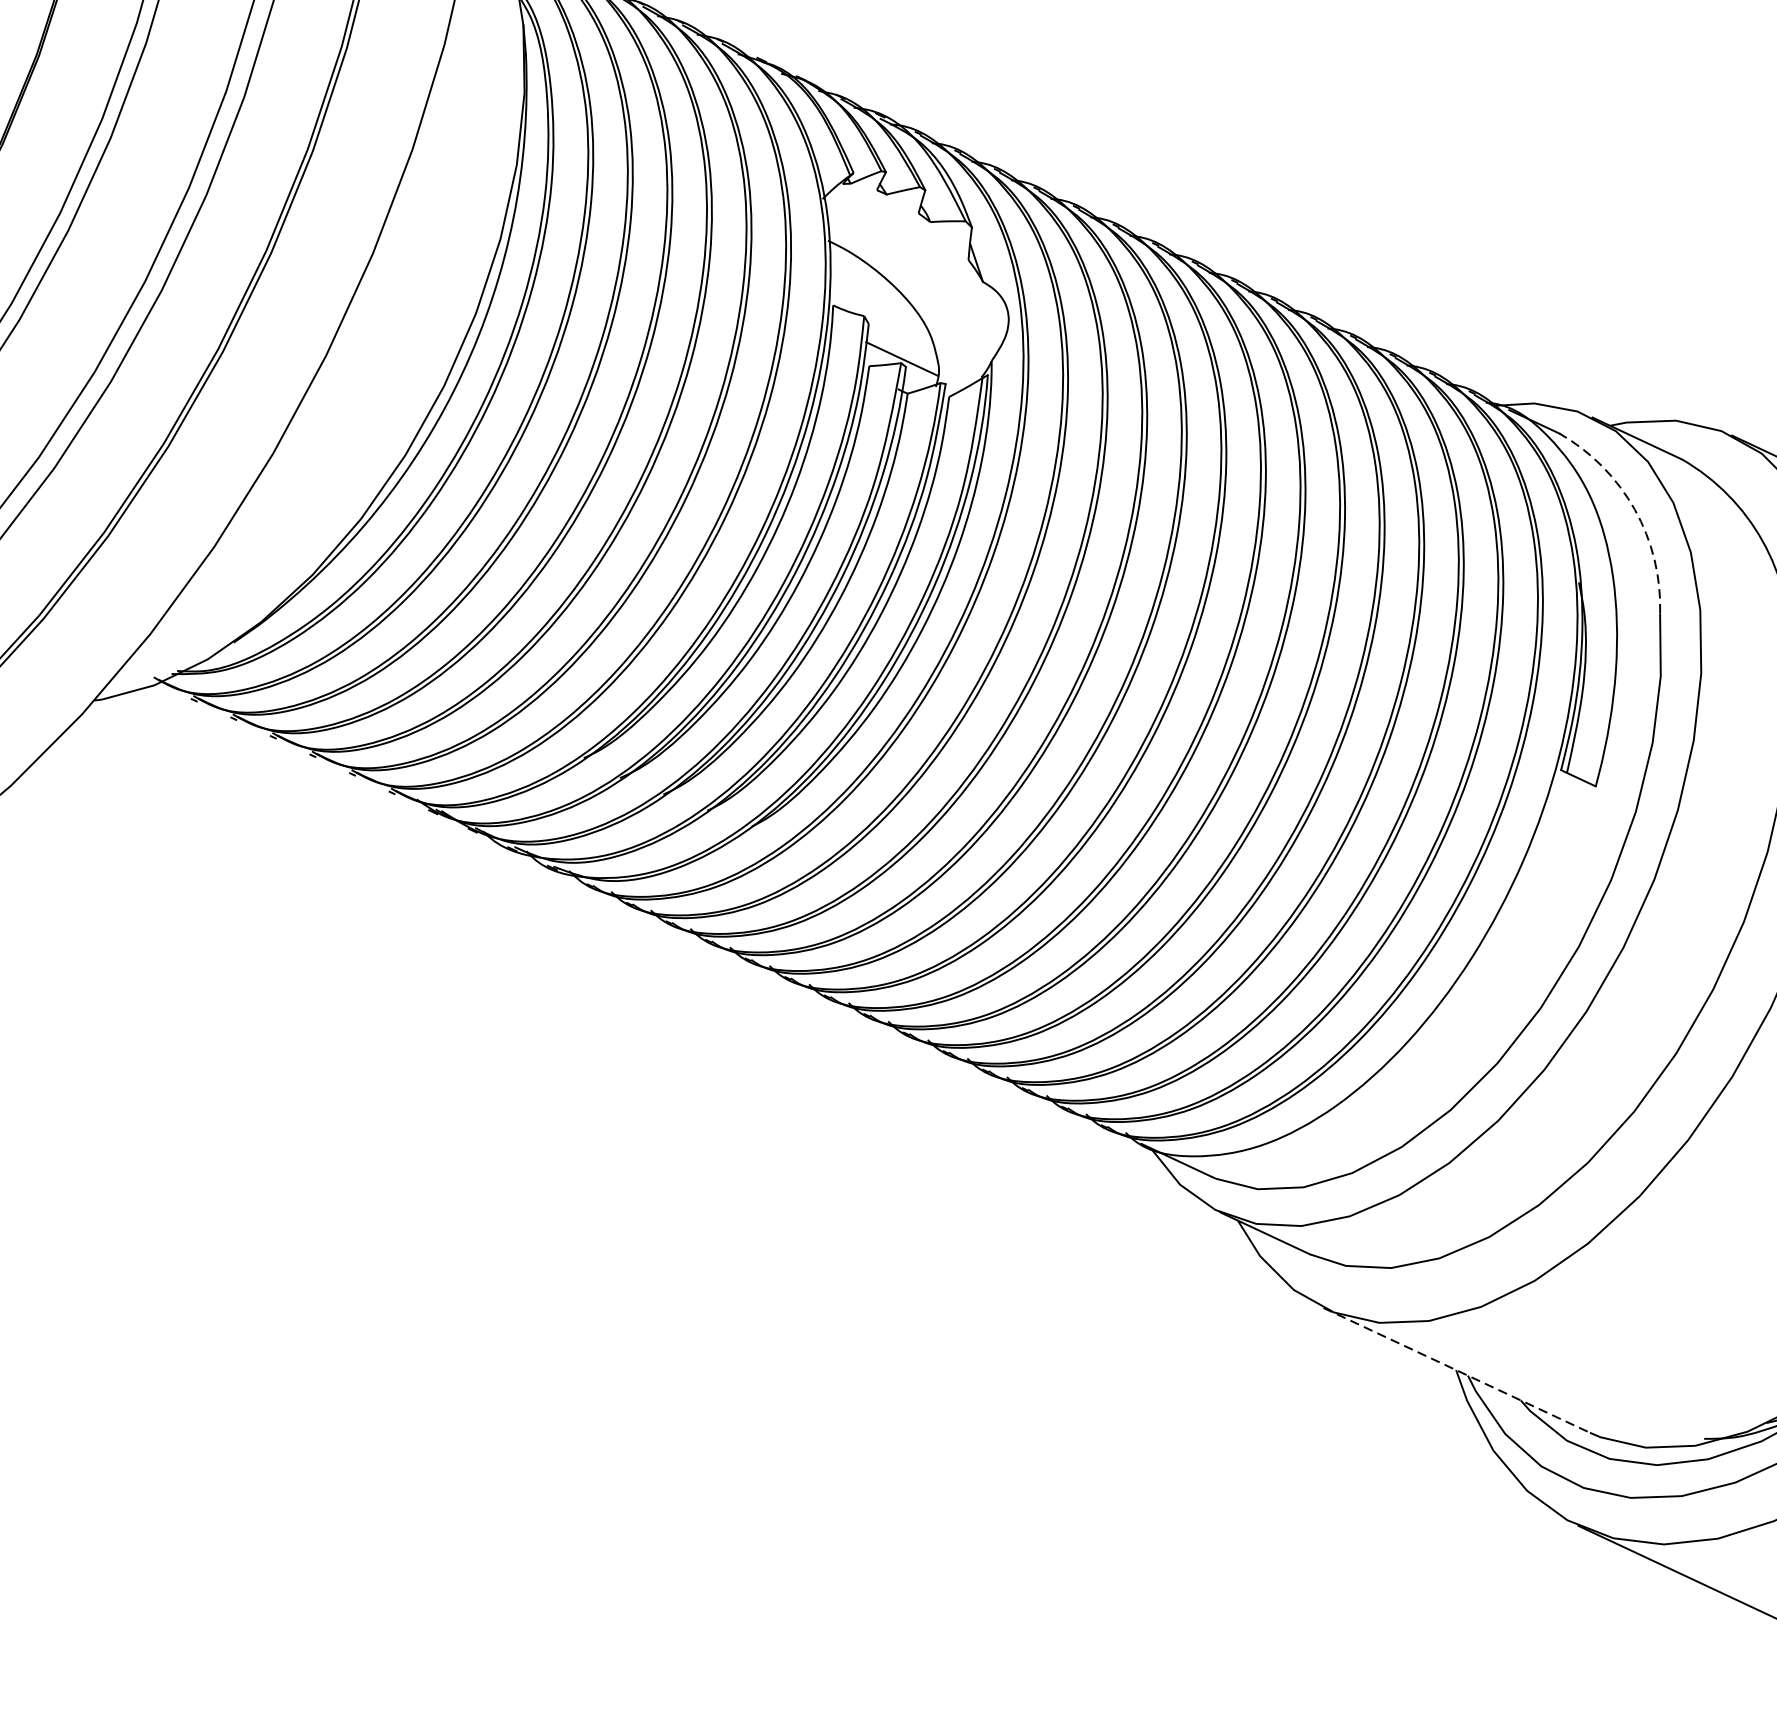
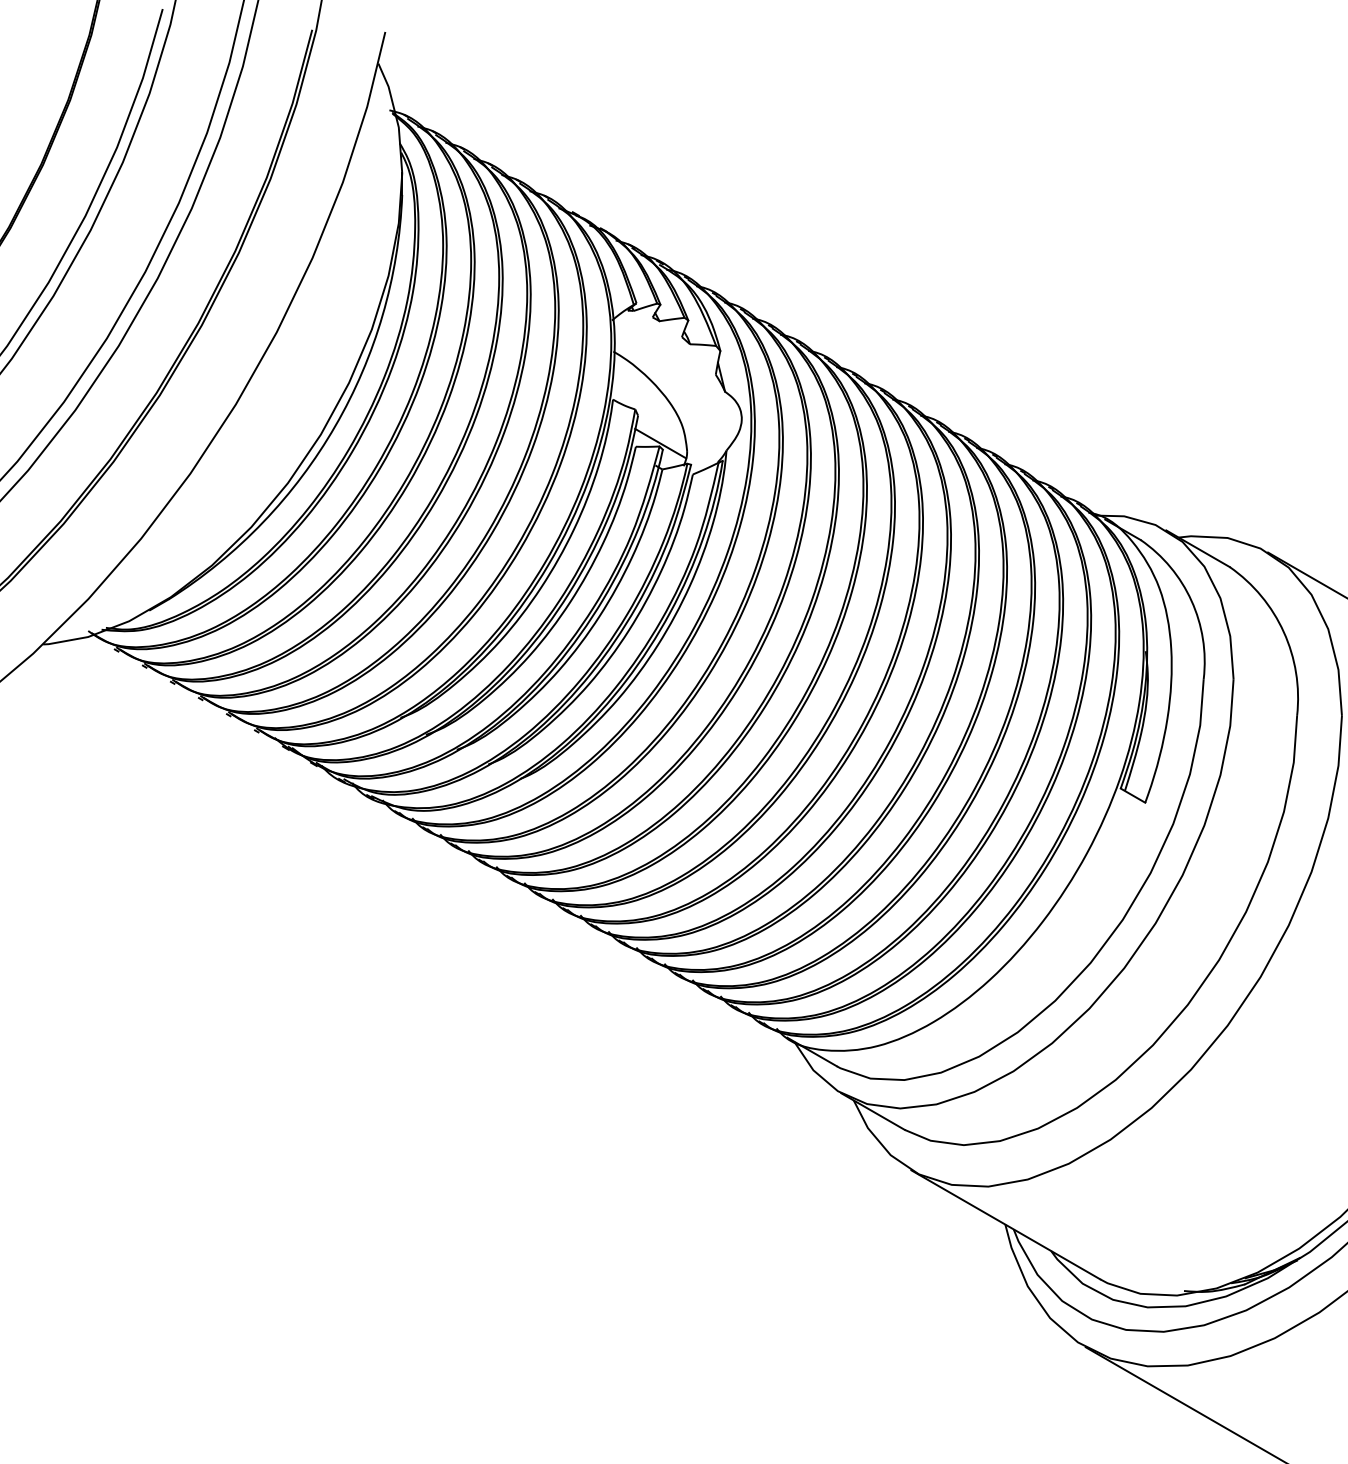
arc: (1634, 508) -> (1191, 600), dashed -> solid
line: (1456, 1369) -> (1005, 1224), dashed -> solid

